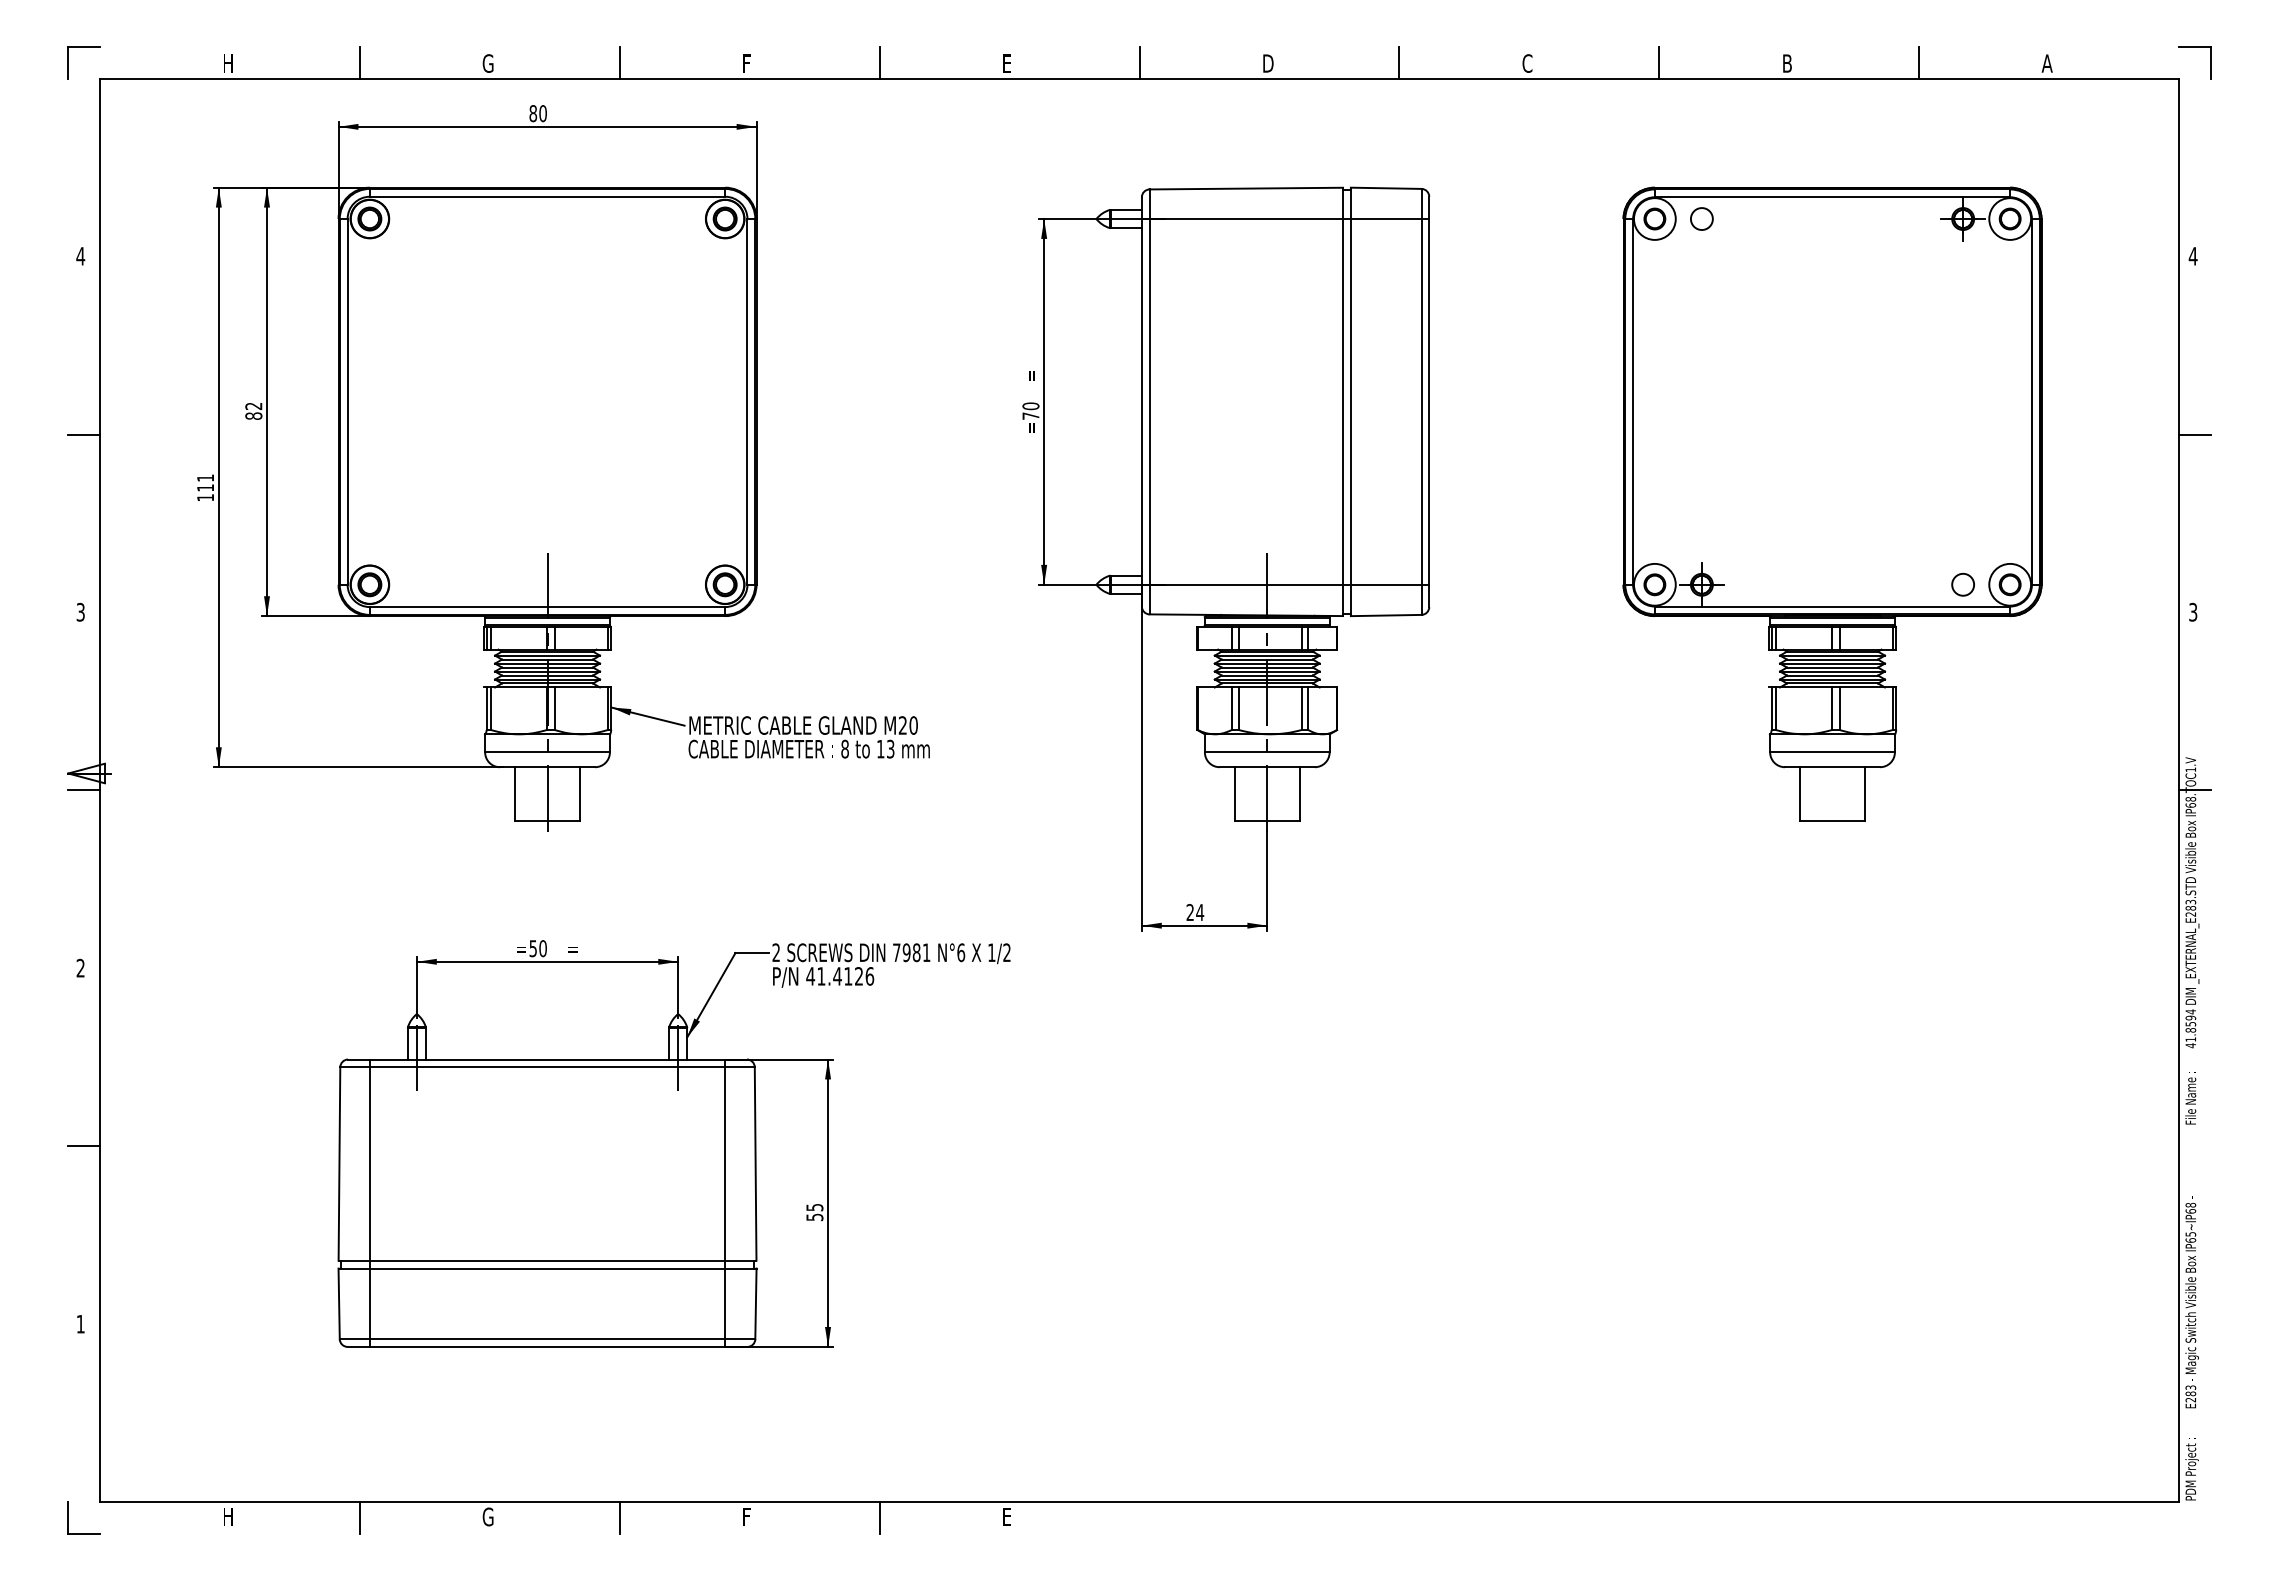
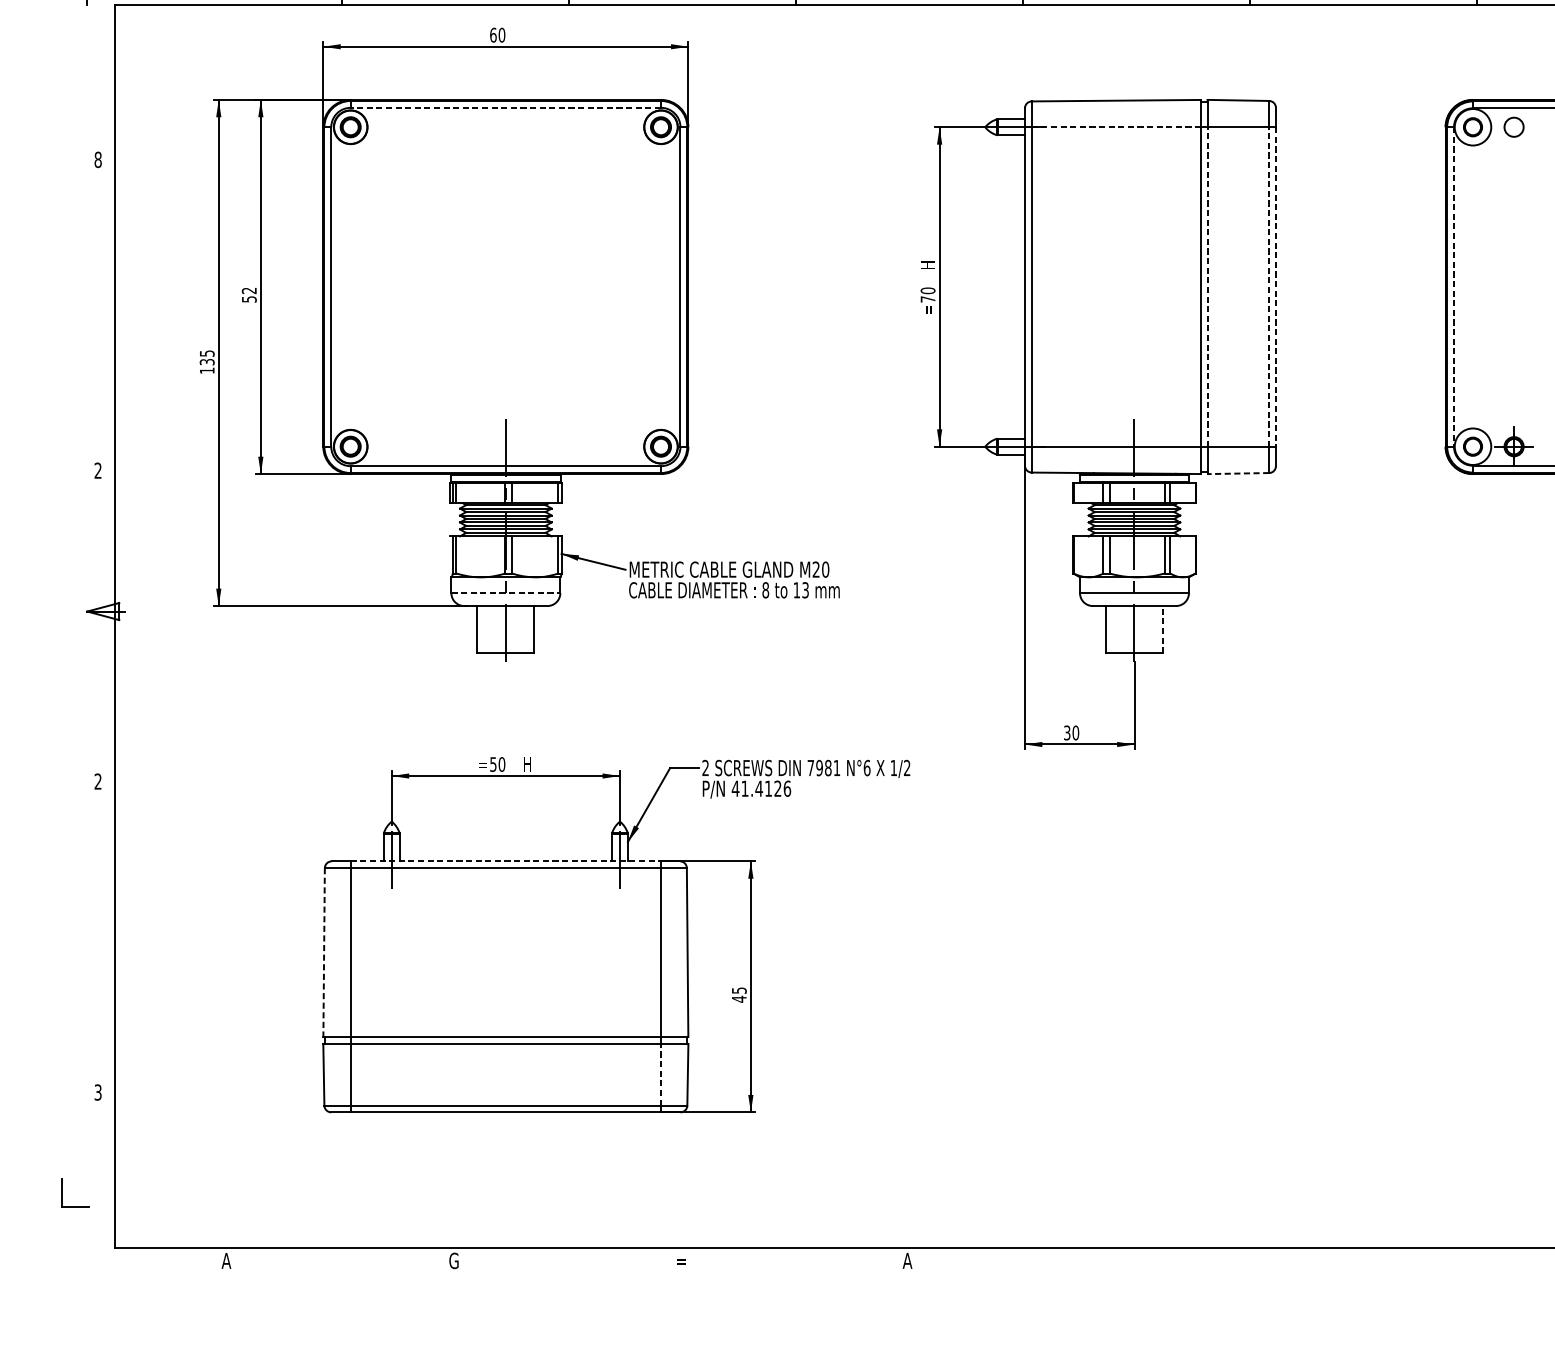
text: (533, 113) -> (493, 35), 80 -> 60
line: (547, 196) -> (505, 107), solid -> dashed
line: (1246, 219) -> (1116, 127), solid -> dashed
text: (80, 256) -> (97, 159), 4 -> 8
text: (1030, 375) -> (927, 263), = -> H
line: (1350, 401) -> (1207, 286), solid -> dashed
line: (1421, 401) -> (1269, 286), solid -> dashed
line: (1429, 401) -> (1276, 286), solid -> dashed
line: (1633, 401) -> (1454, 286), solid -> dashed
text: (253, 415) -> (249, 298), 82 -> 52
line: (83, 434) -> (100, 315), removed
text: (205, 482) -> (207, 357), 111 -> 135
text: (80, 612) -> (97, 470), 3 -> 2
line: (1385, 615) -> (1237, 473), solid -> dashed
line: (548, 752) -> (506, 593), solid -> dashed
line: (83, 790) -> (100, 626), removed
line: (1299, 793) -> (1162, 629), solid -> dashed
text: (1195, 912) -> (1071, 732), 24 -> 30
text: (572, 948) -> (527, 764), = -> H
line: (547, 1059) -> (505, 861), solid -> dashed
line: (83, 1146) -> (100, 937), removed
line: (339, 1164) -> (324, 953), solid -> dashed
text: (814, 1217) -> (739, 999), 55 -> 45
line: (725, 1303) -> (661, 1074), solid -> dashed
text: (80, 1323) -> (97, 1091), 1 -> 3
text: (227, 1516) -> (226, 1260), H -> A
text: (748, 1516) -> (681, 1260), F -> =
text: (1007, 1516) -> (907, 1260), E -> A
part: (68, 1517) -> (62, 1192), moved
line: (359, 1517) -> (341, 1261), removed
line: (619, 1517) -> (568, 1261), removed
line: (879, 1517) -> (795, 1261), removed

